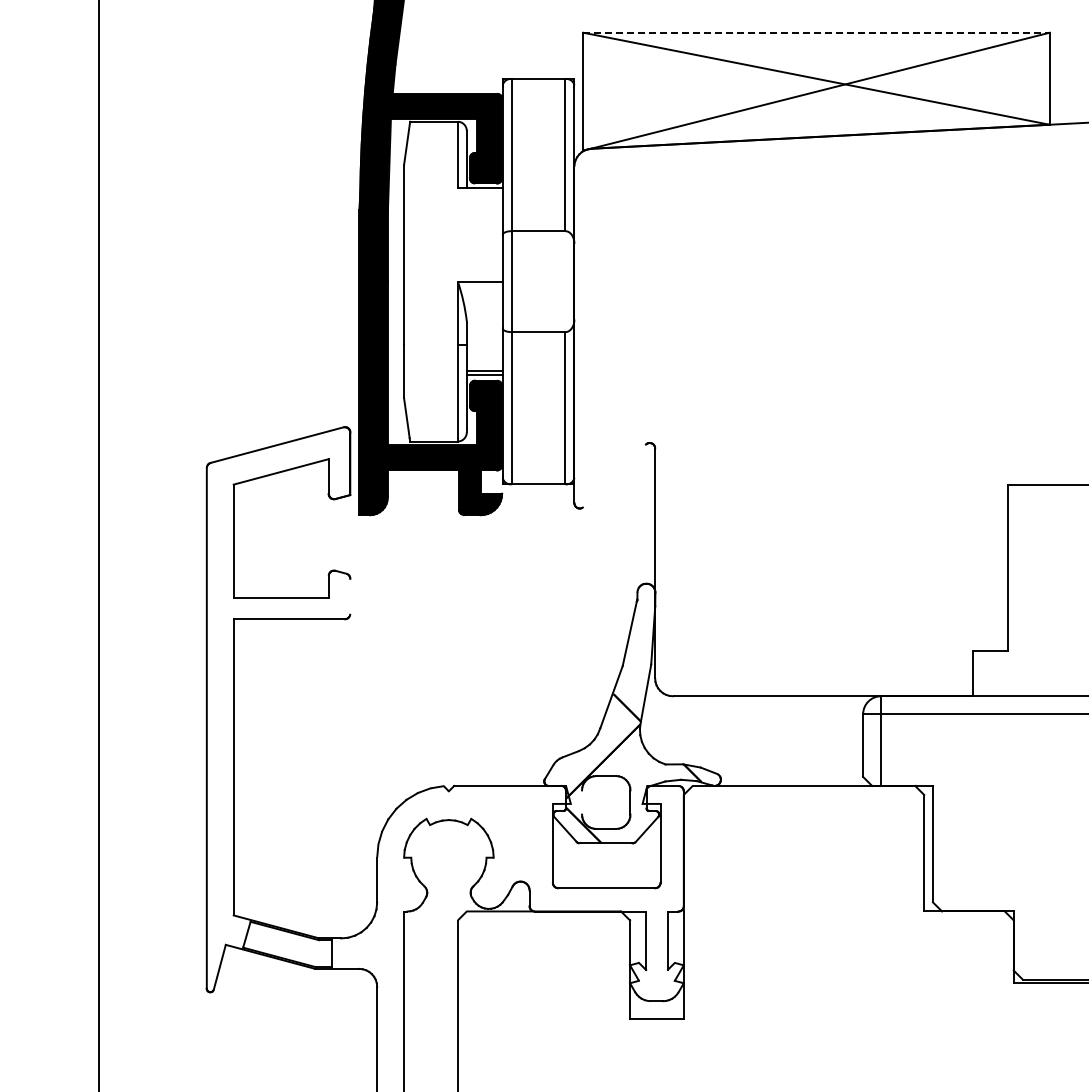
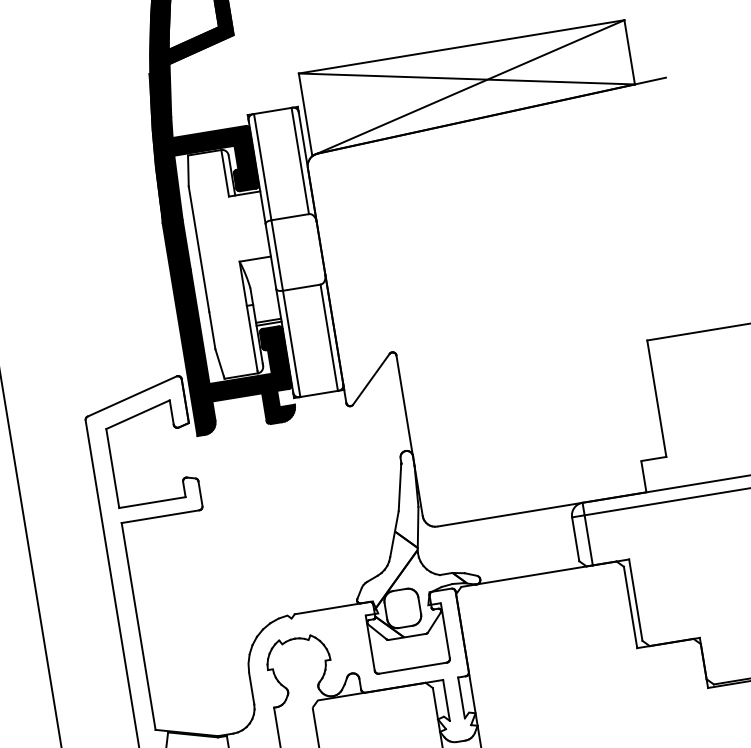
line: (817, 32) -> (462, 46), dashed -> solid
line: (614, 475) -> (371, 379), added
line: (350, 595) -> (200, 493), added
line: (582, 802) -> (386, 611), added

